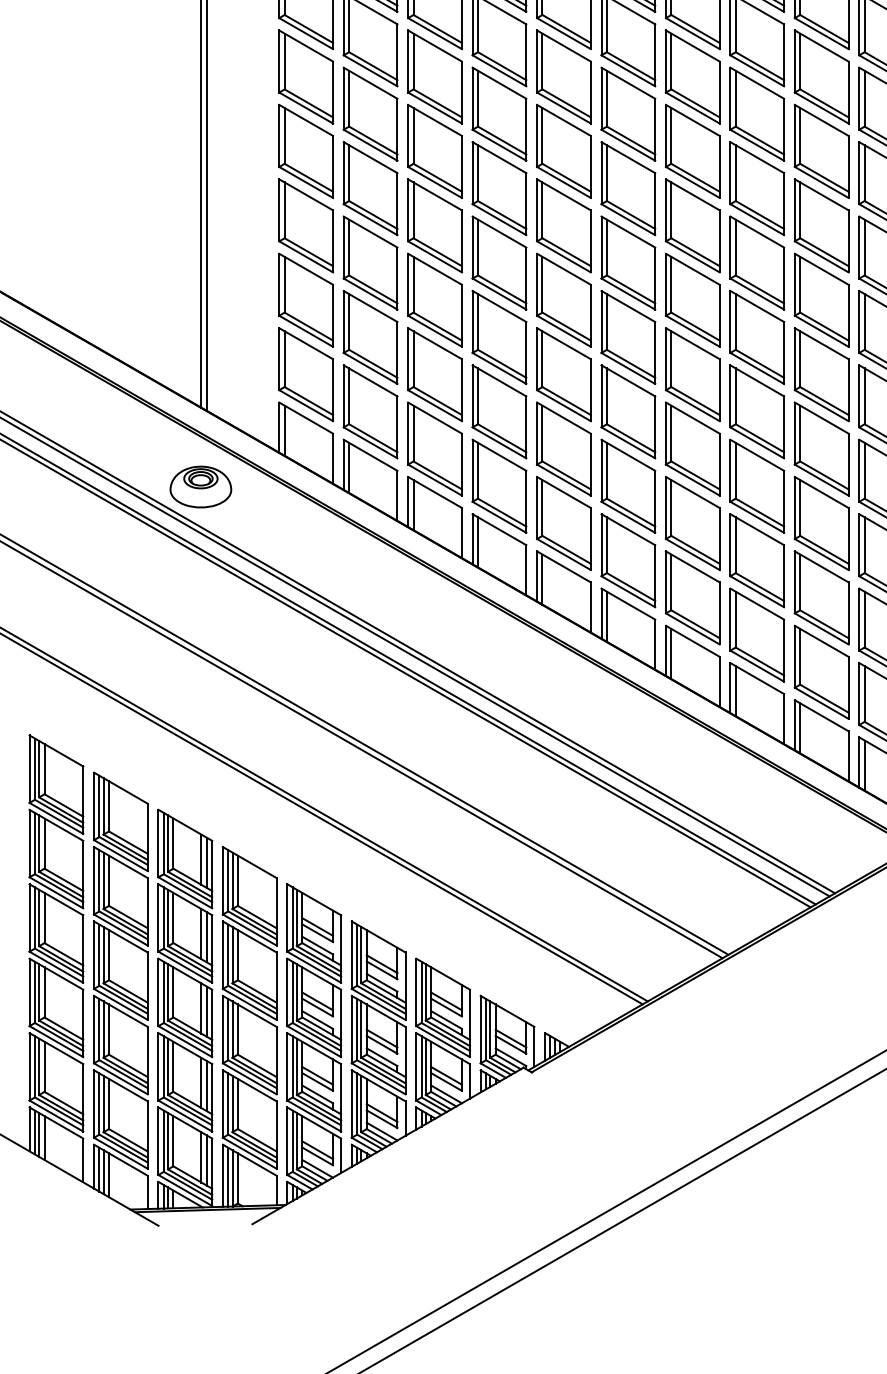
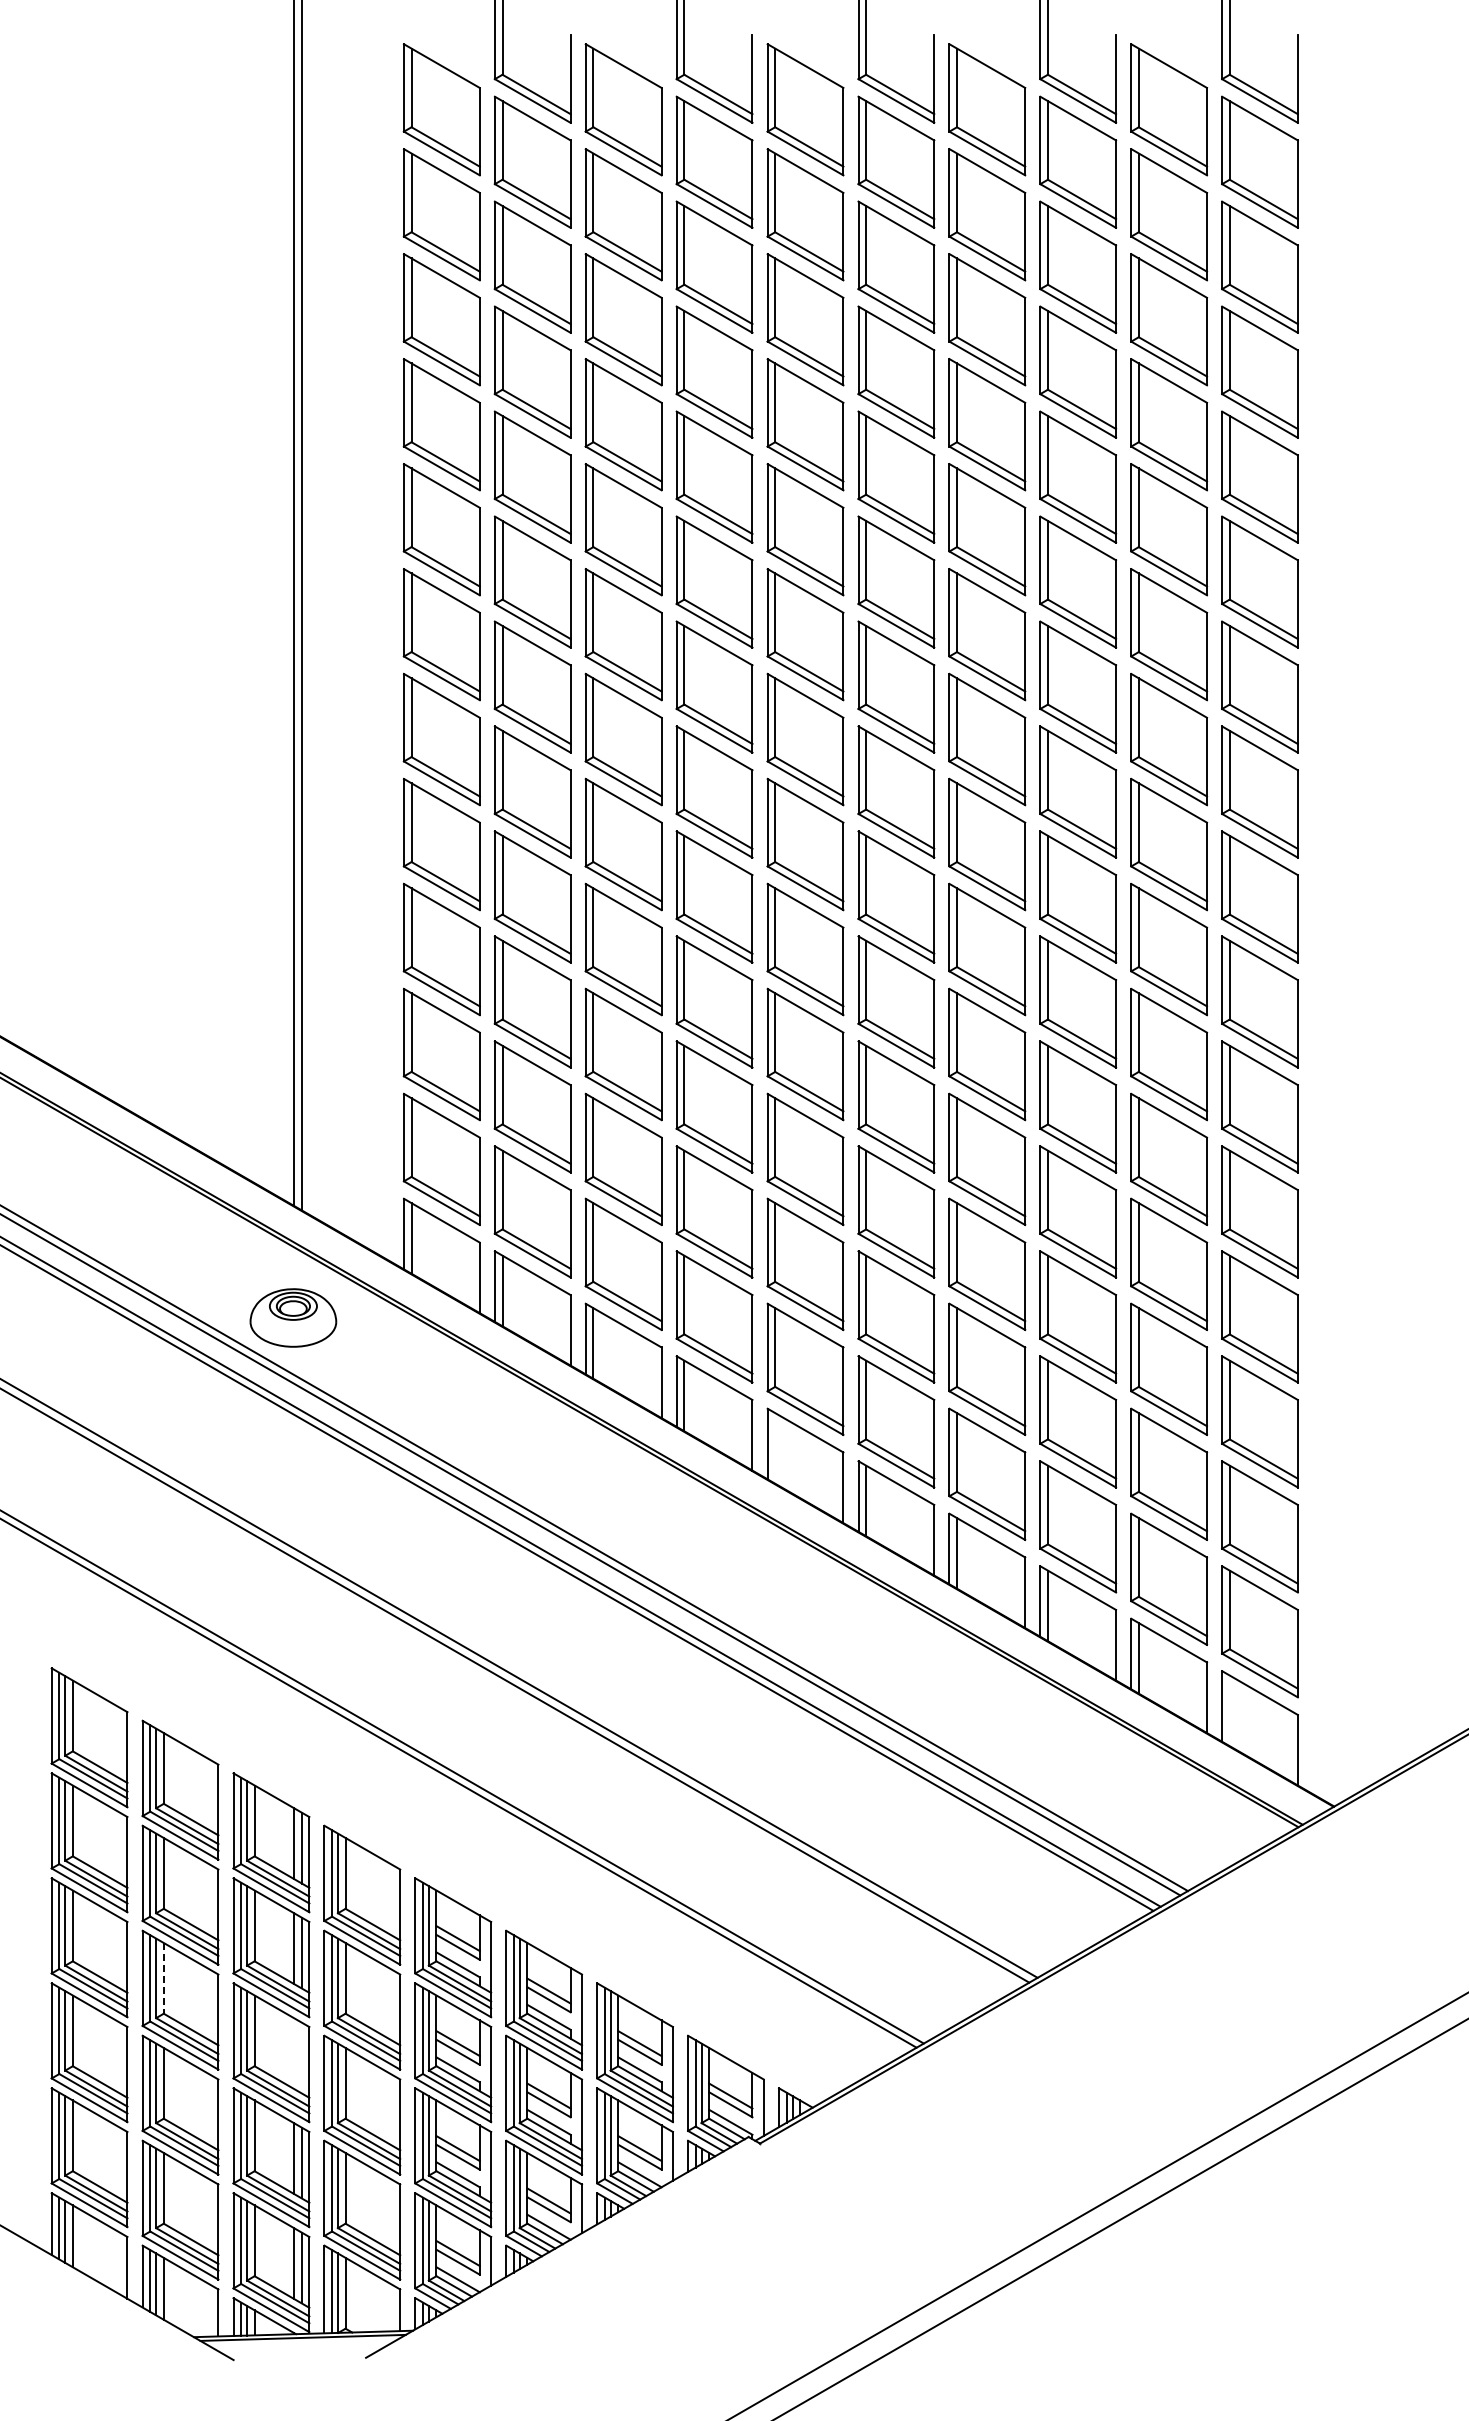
line: (542, 579) -> (775, 1448), removed
line: (864, 765) -> (1229, 1710), removed
line: (108, 955) -> (163, 1978), solid -> dashed
line: (201, 1008) -> (294, 2053), removed
line: (206, 1011) -> (301, 2057), removed

